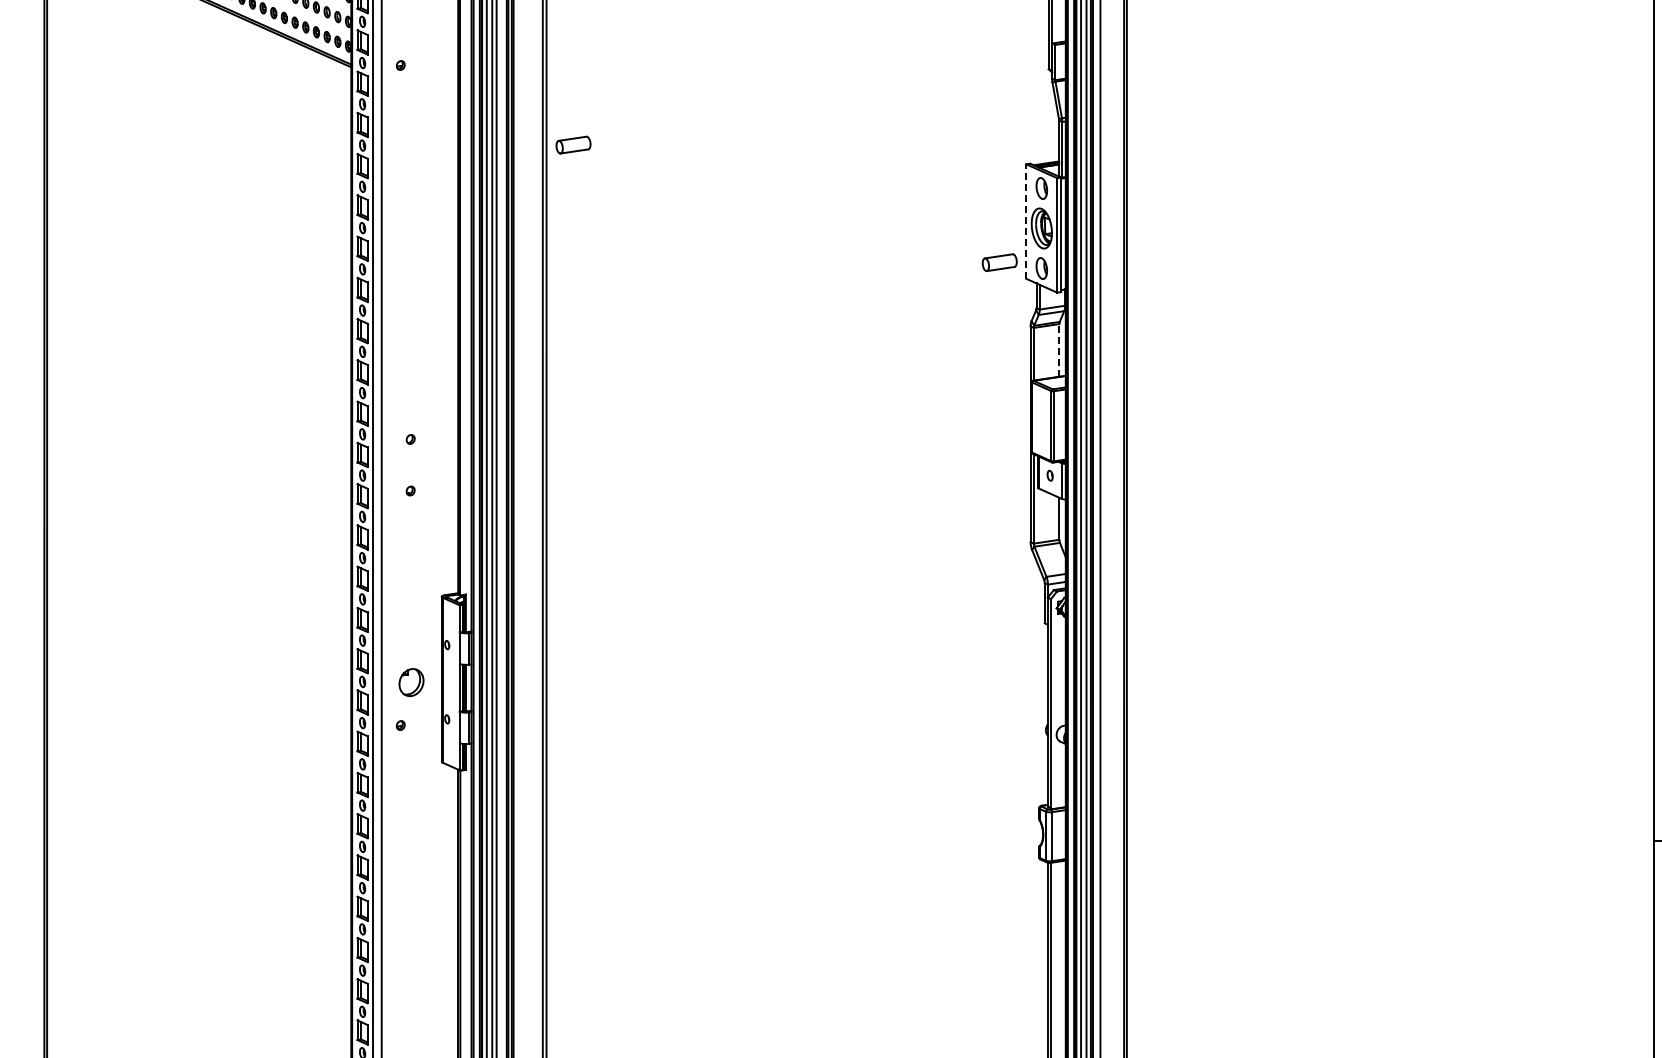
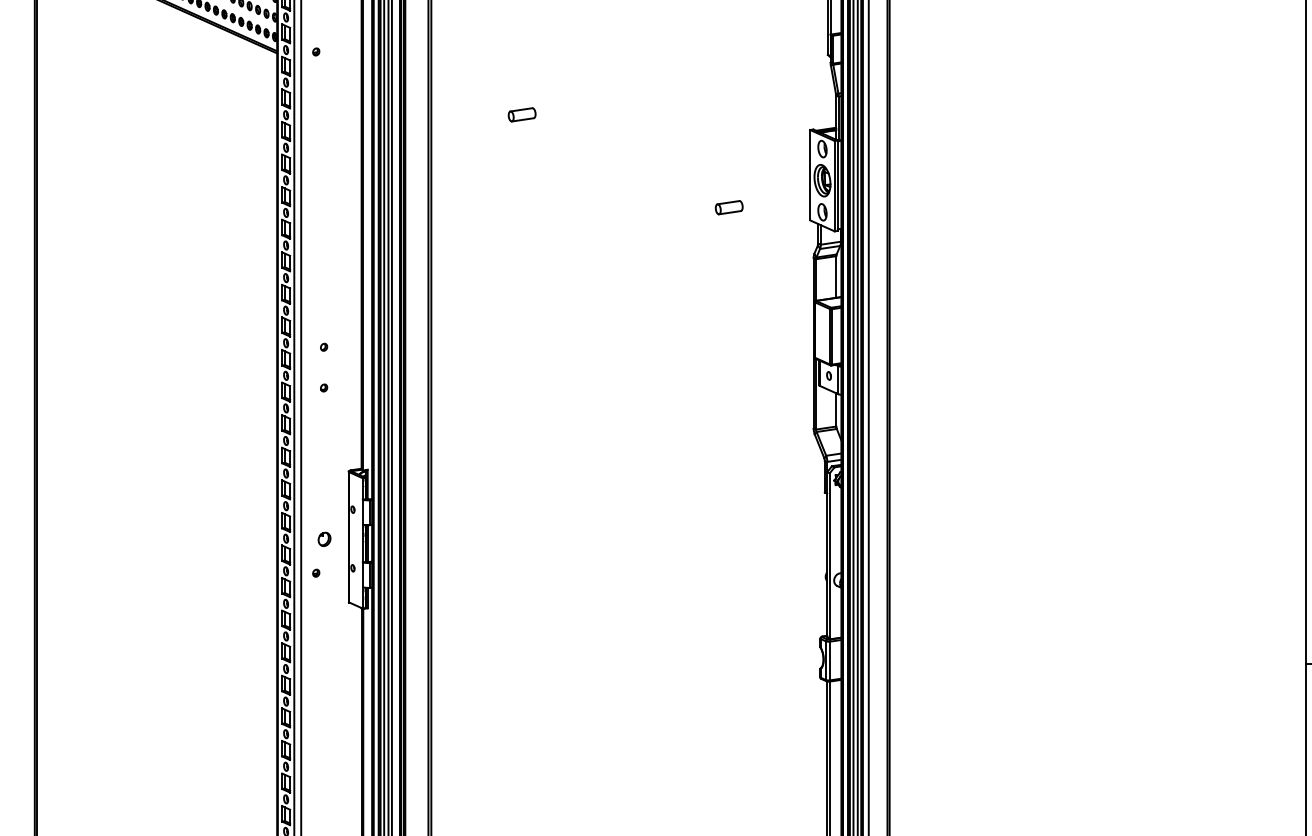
part: (573, 144) -> (522, 114), moved
line: (1026, 221) -> (810, 175), dashed -> solid
part: (999, 262) -> (729, 207), moved
line: (1059, 349) -> (836, 276), dashed -> solid
part: (410, 682) -> (323, 539), size x0.62

